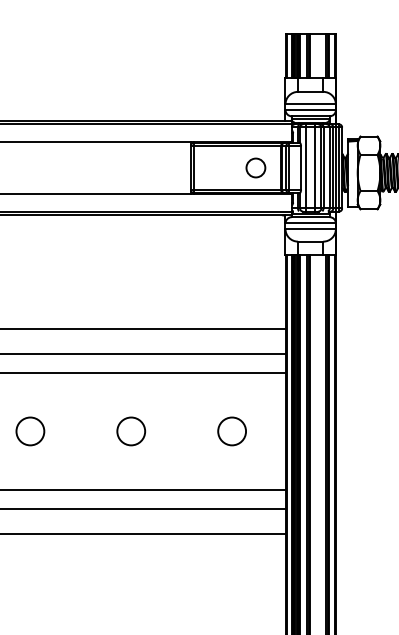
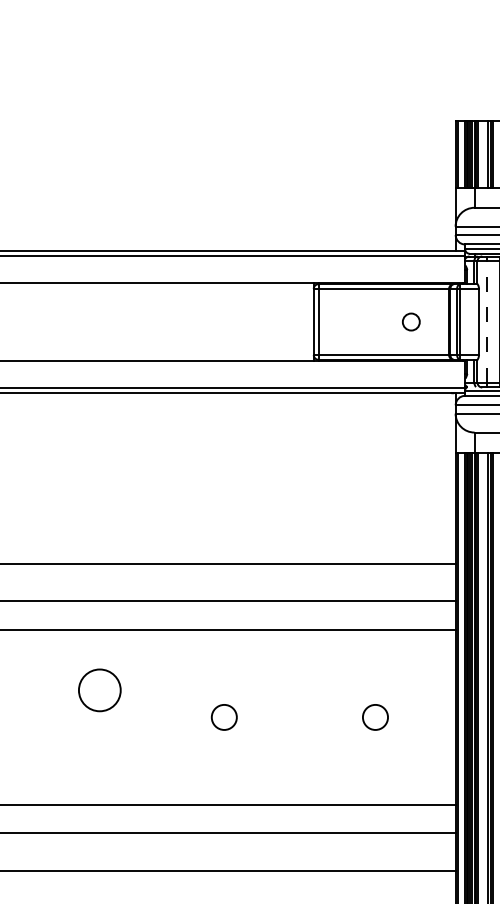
circle: (255, 167) -> (410, 321), size x0.6
line: (306, 167) -> (487, 321), solid -> dashed
circle: (30, 431) -> (99, 690), moved
circle: (131, 431) -> (224, 717), size x0.6
circle: (231, 431) -> (374, 717), size x0.6

